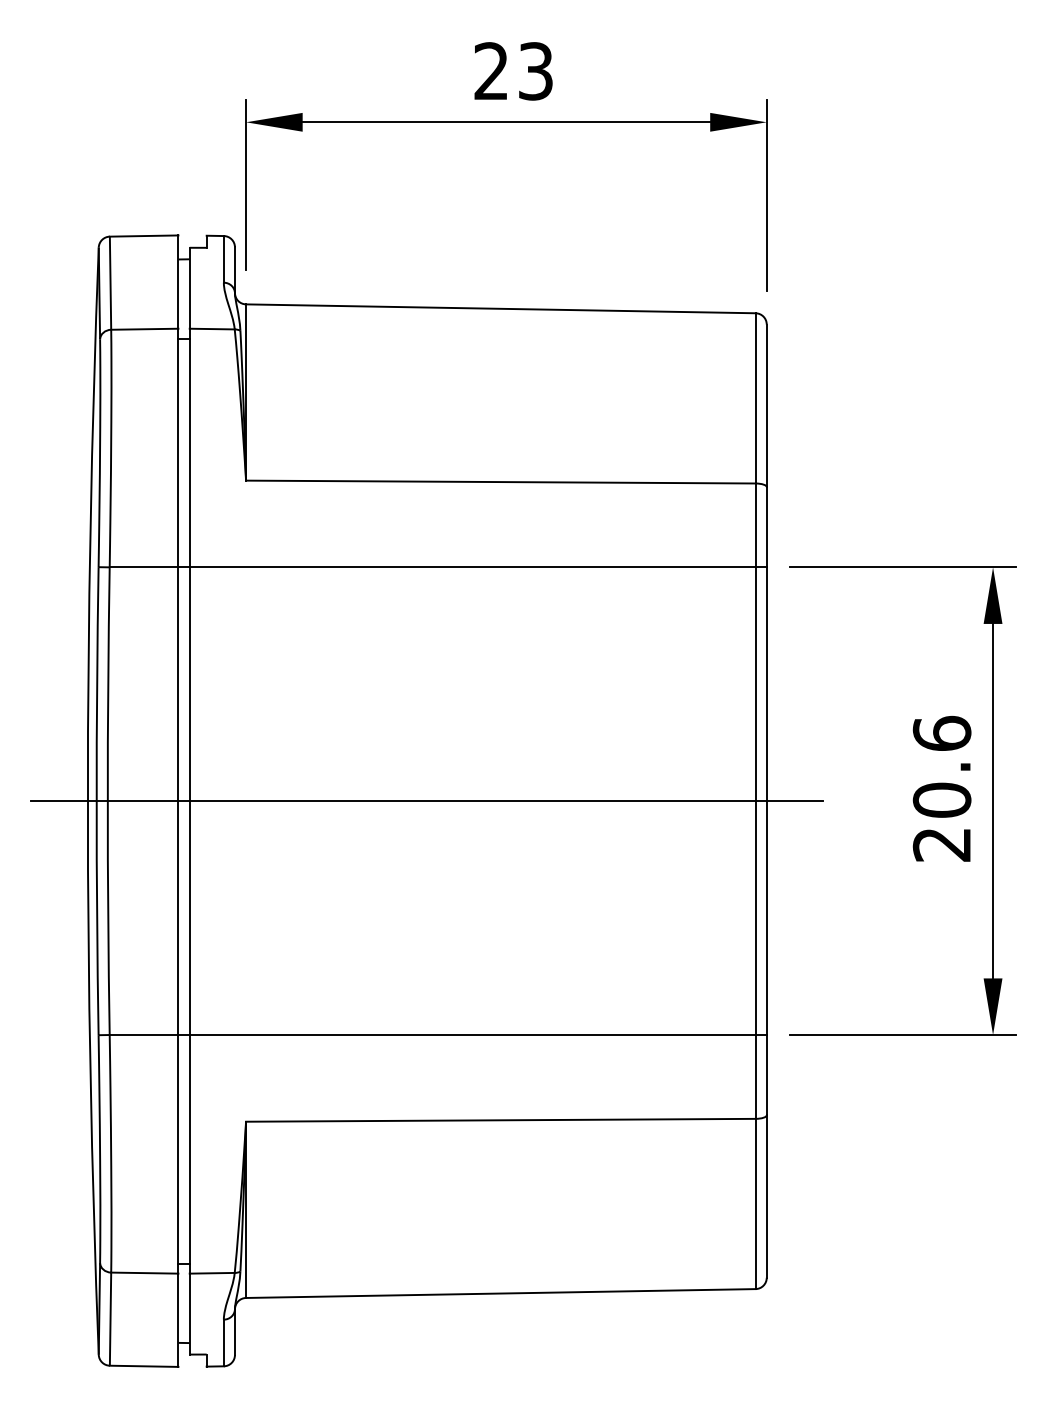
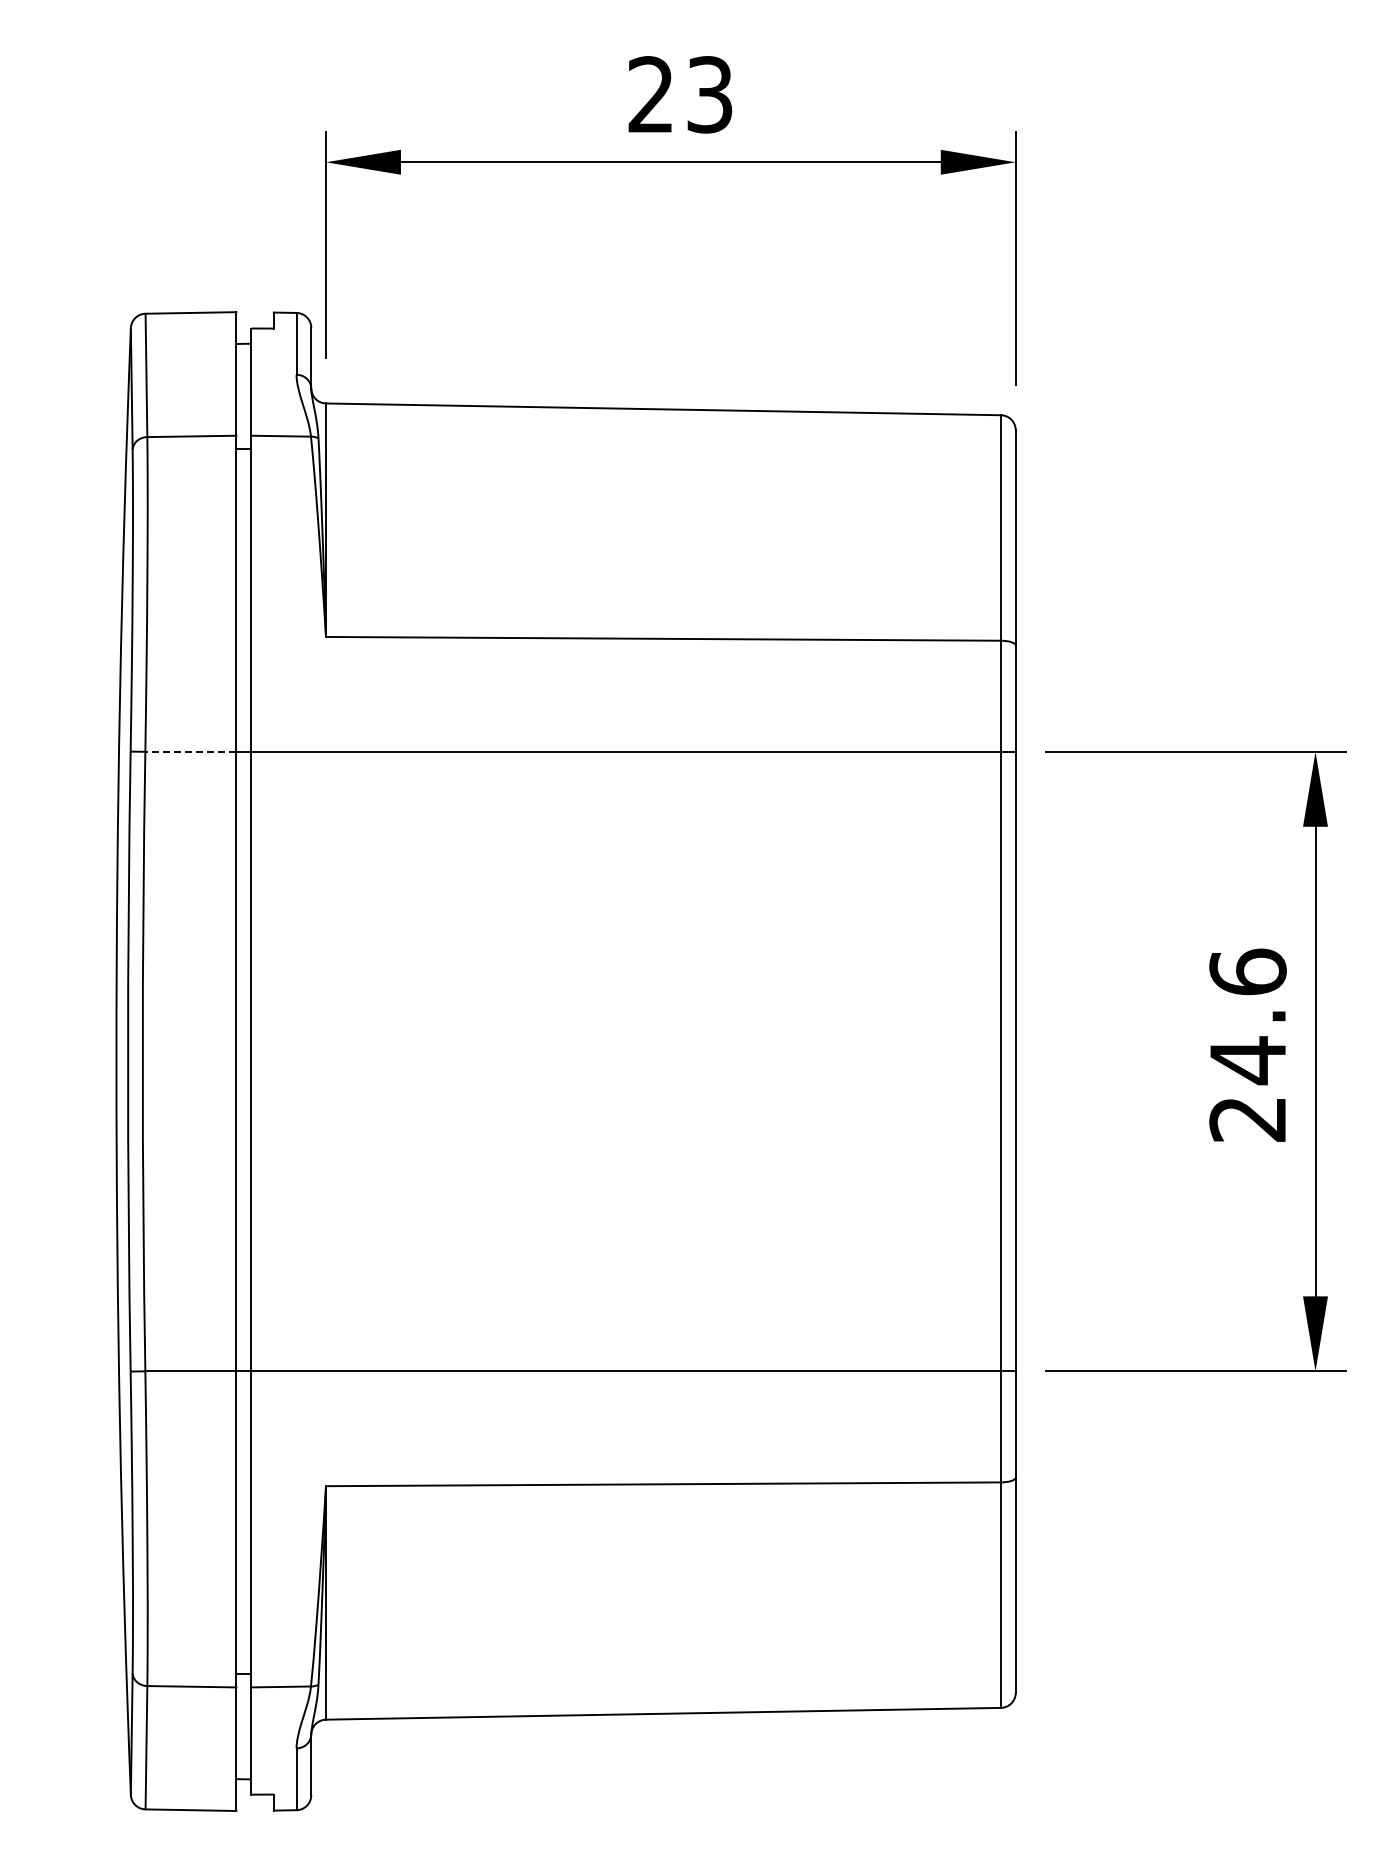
line: (143, 567) -> (190, 751), solid -> dashed
text: (941, 800) -> (1247, 1060), 20.6 -> 24.6
line: (426, 801) -> (565, 1061), removed

